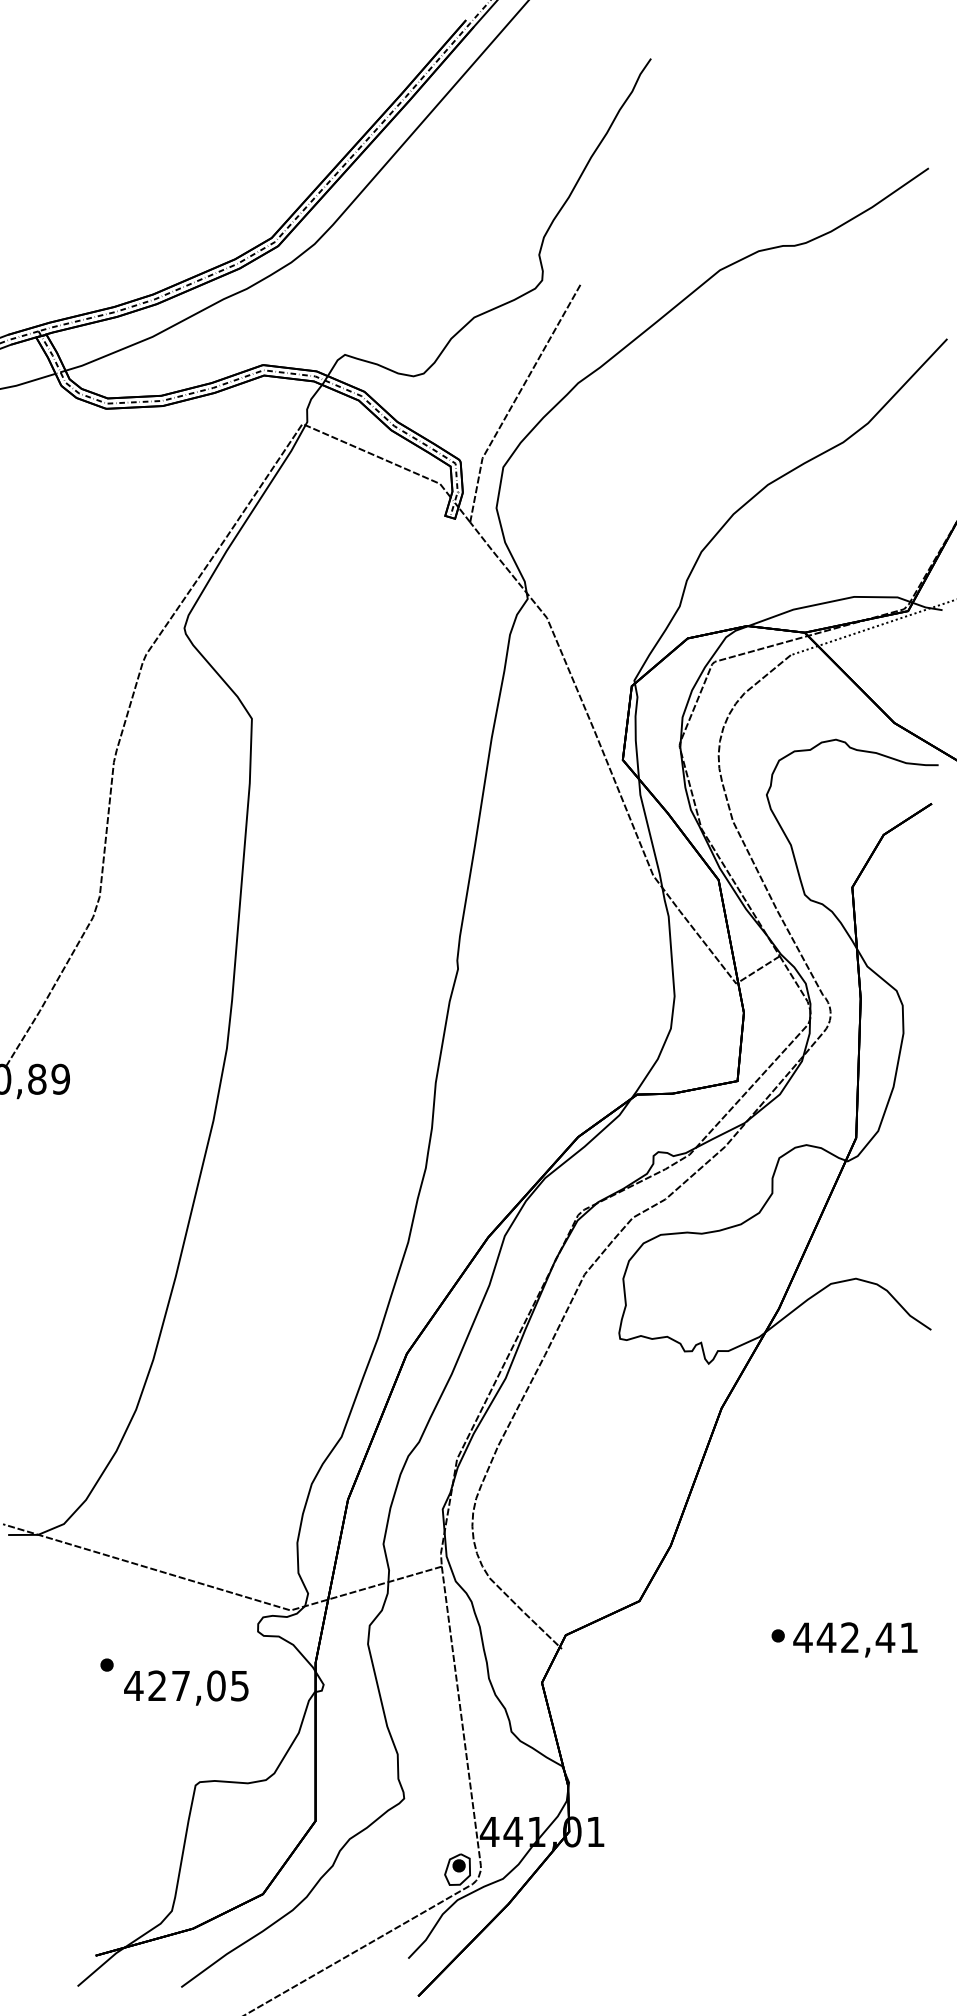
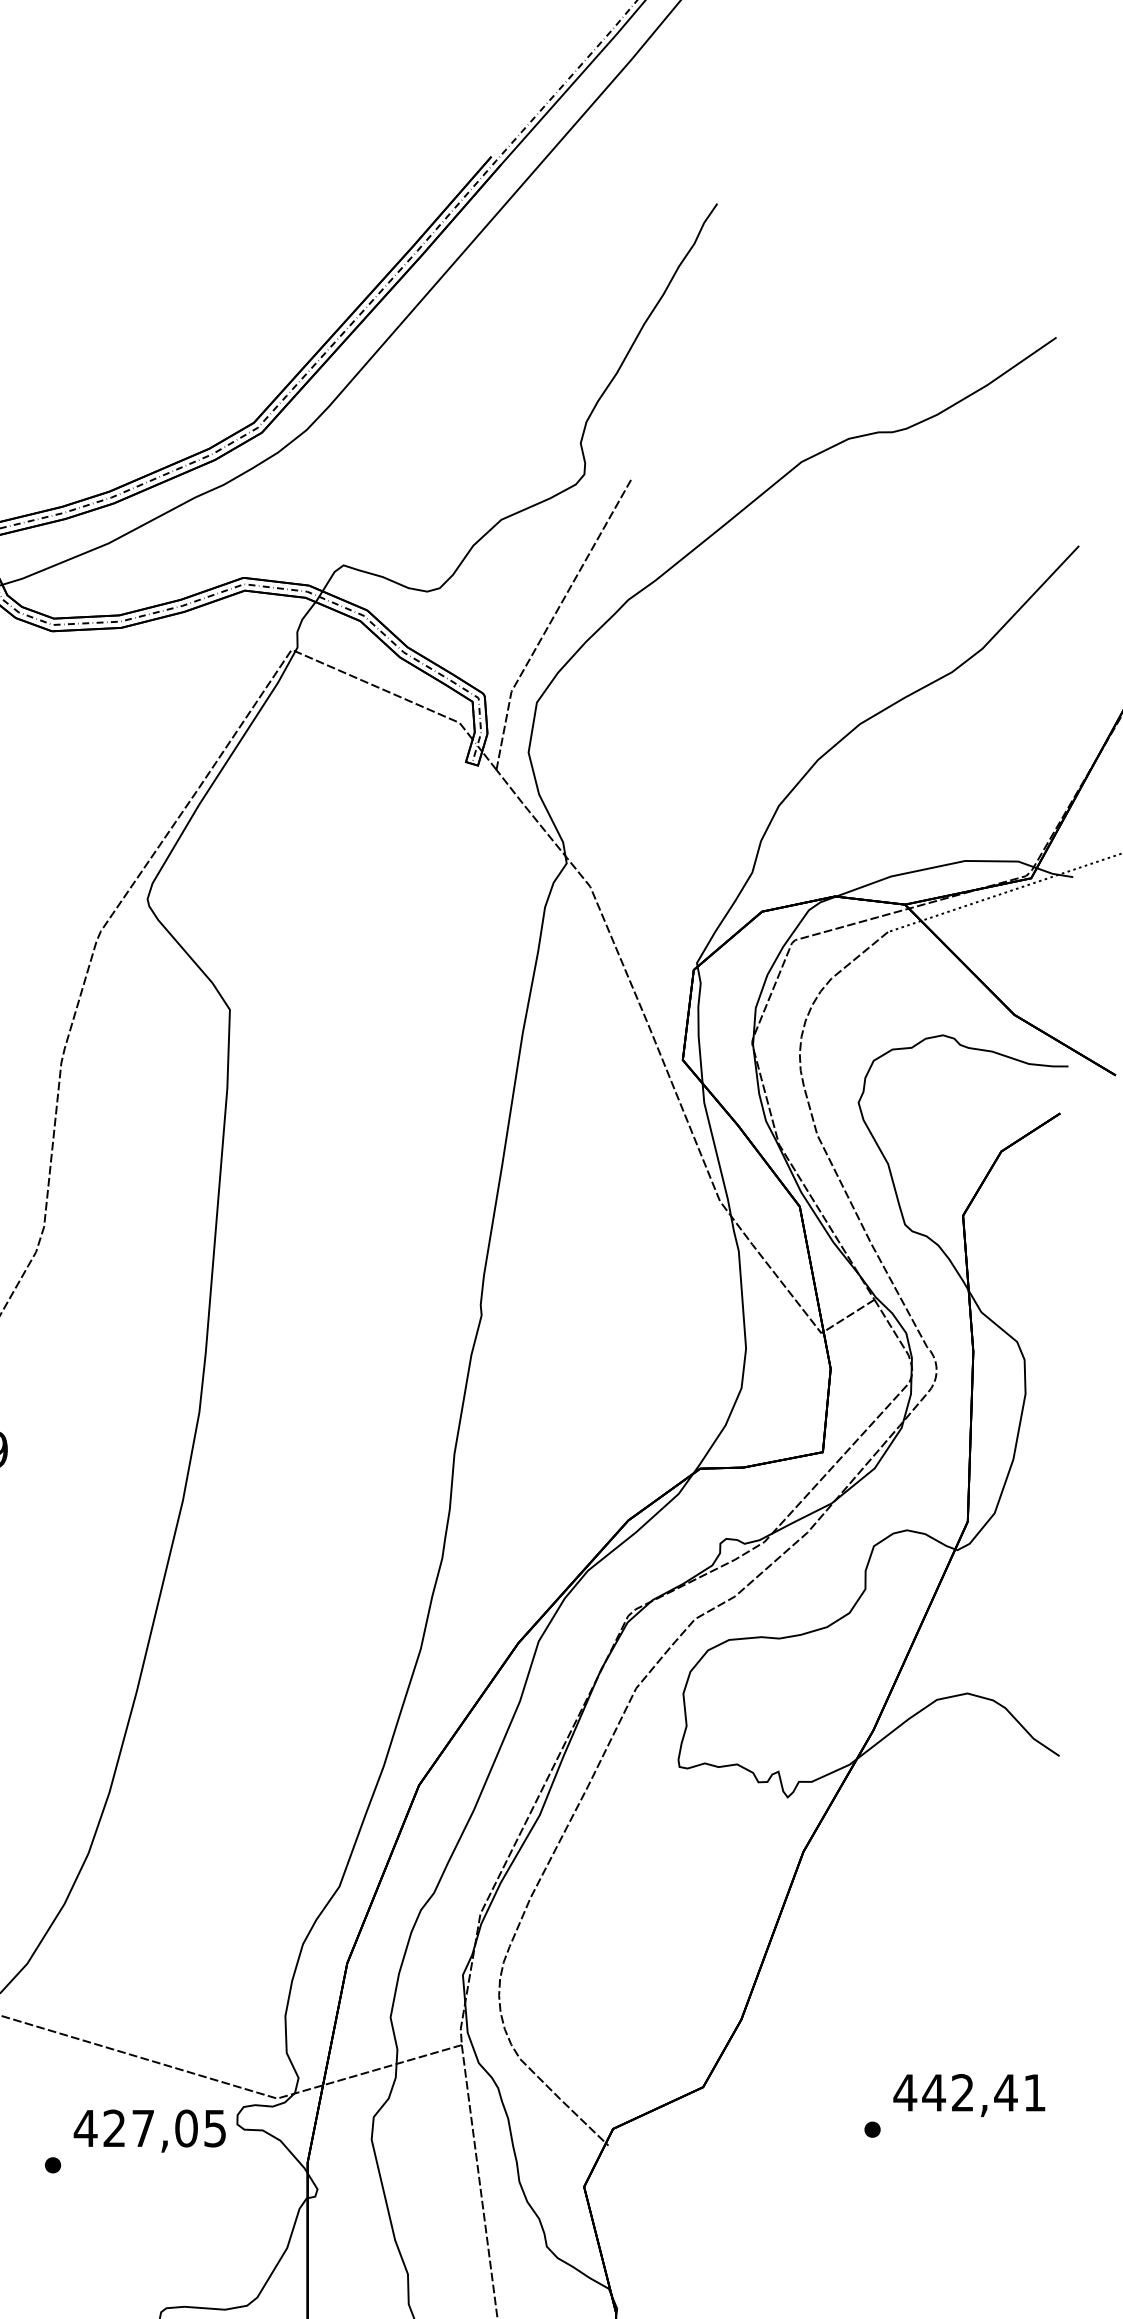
text: (855, 1639) -> (969, 2094), moved
text: (186, 1687) -> (150, 2130), moved

